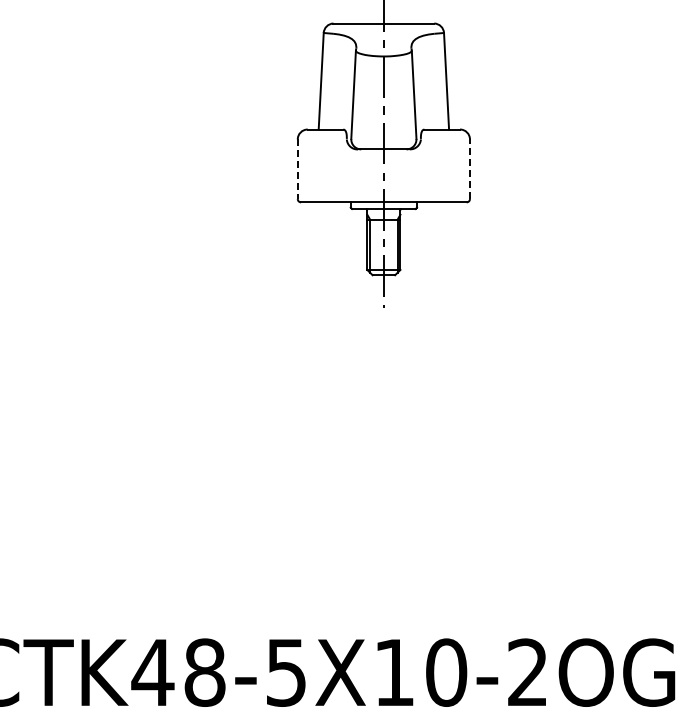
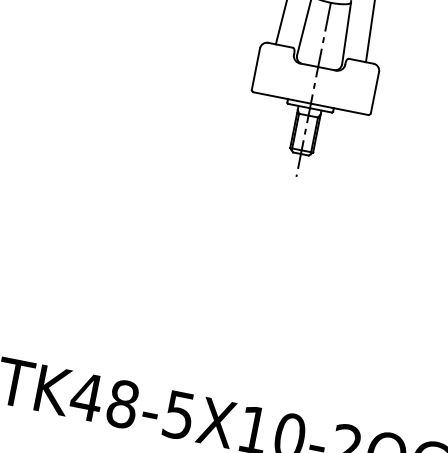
line: (297, 169) -> (255, 69), dashed -> solid
line: (469, 169) -> (374, 92), dashed -> solid

